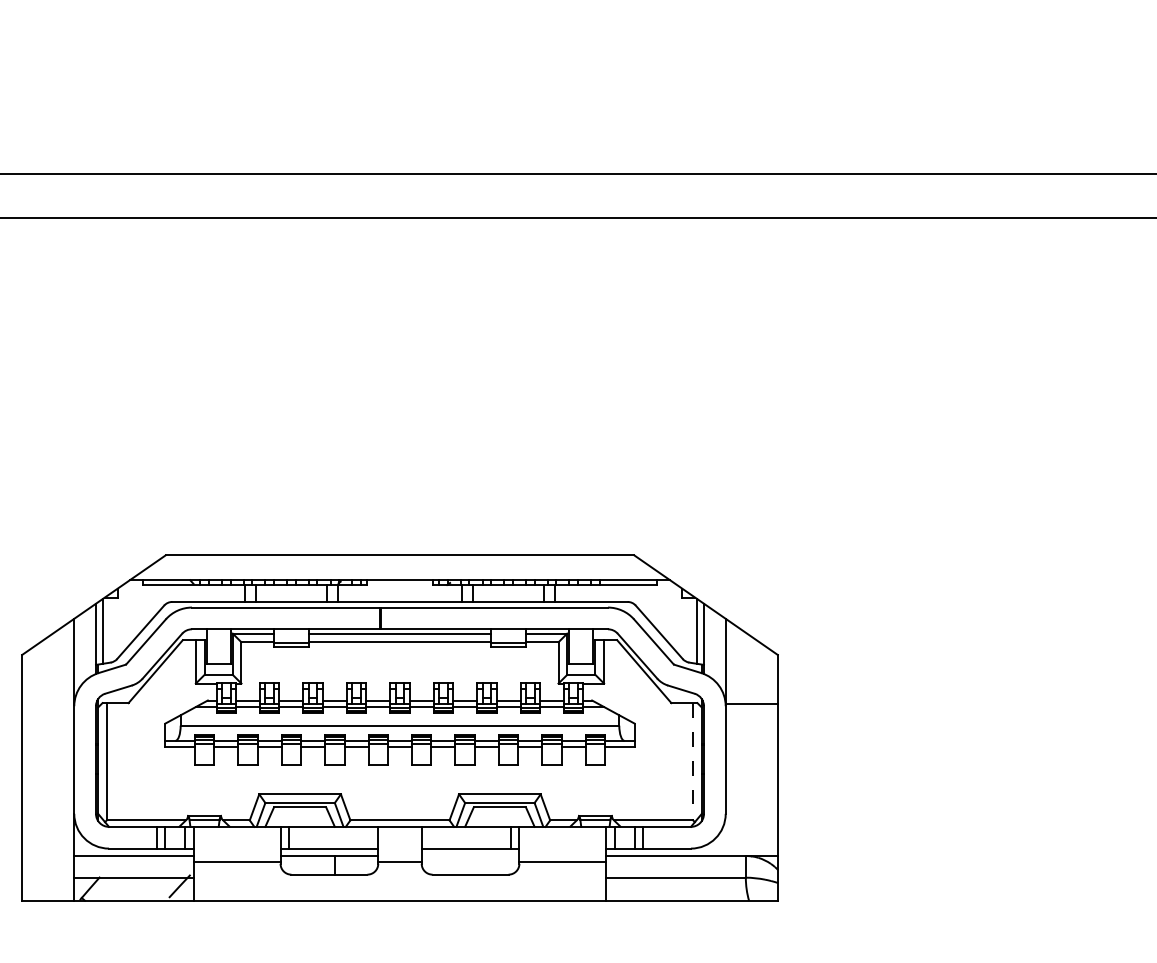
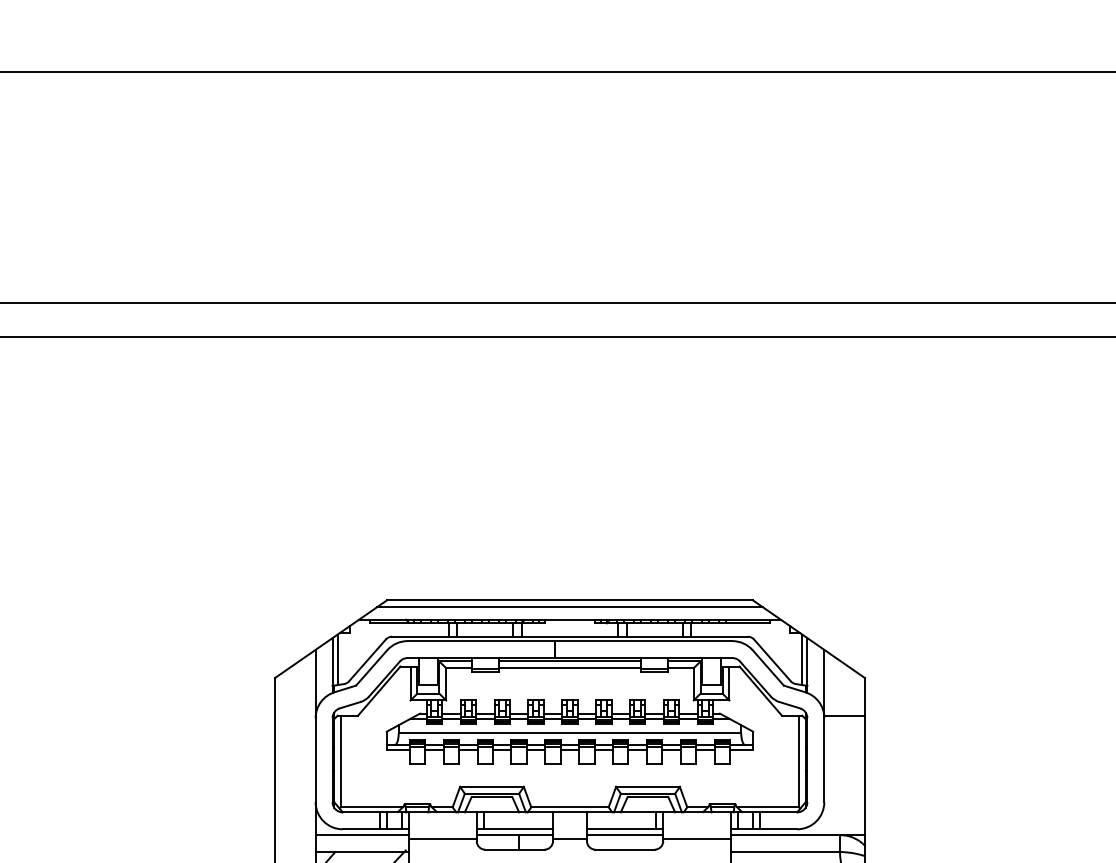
line: (399, 564) -> (569, 607), added
line: (692, 761) -> (798, 761), dashed -> solid
line: (469, 856) -> (624, 835), added

